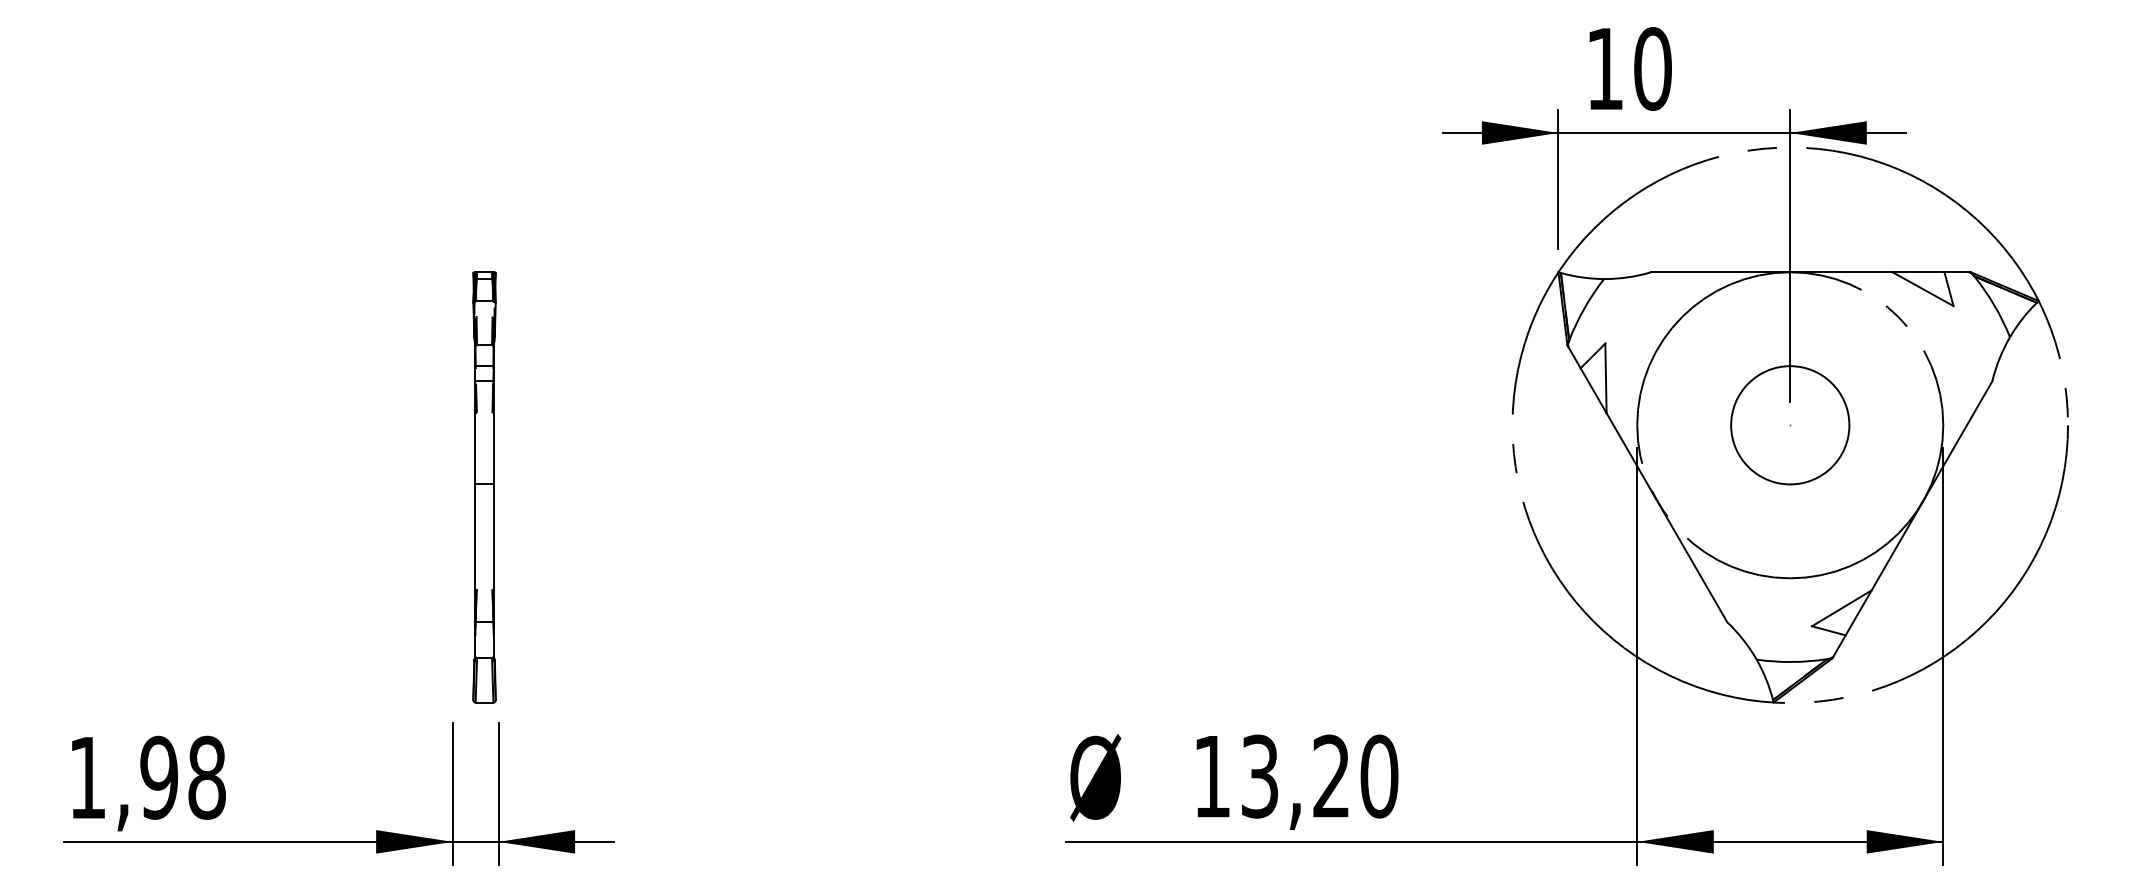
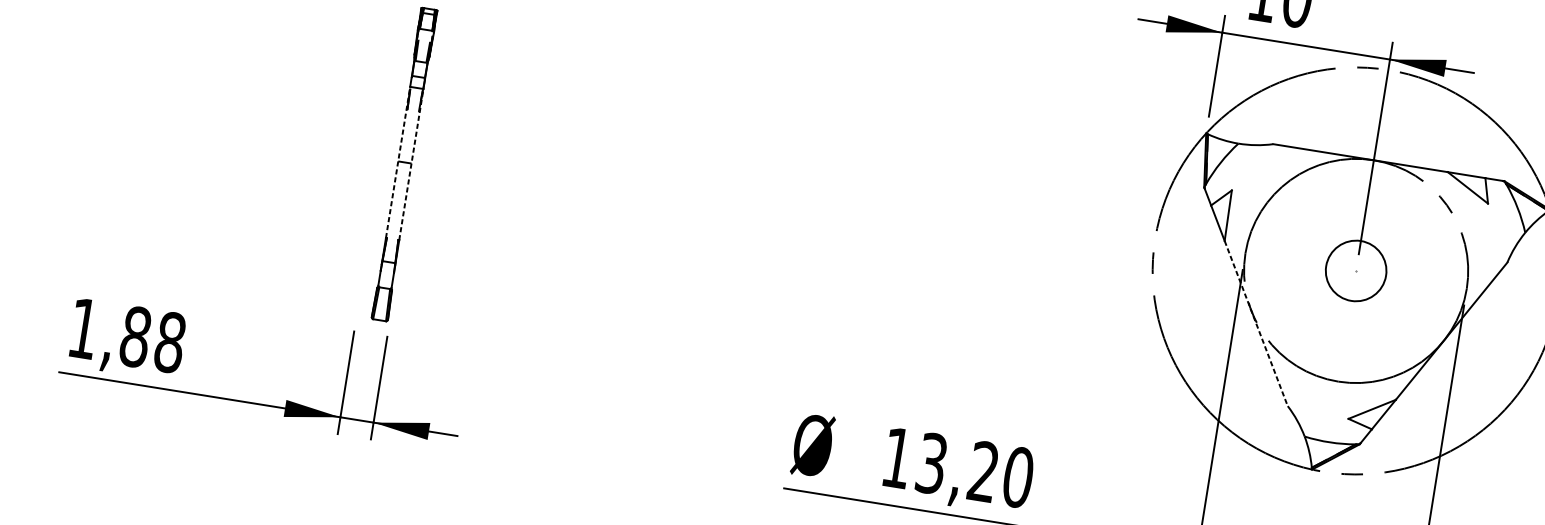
circle: (1790, 425) -> (1356, 271), size x0.7
line: (475, 485) -> (398, 162), solid -> dashed
line: (493, 485) -> (411, 164), solid -> dashed
line: (1666, 517) -> (1255, 323), solid -> dashed
text: (159, 777) -> (135, 336), 1,98 -> 1,88

